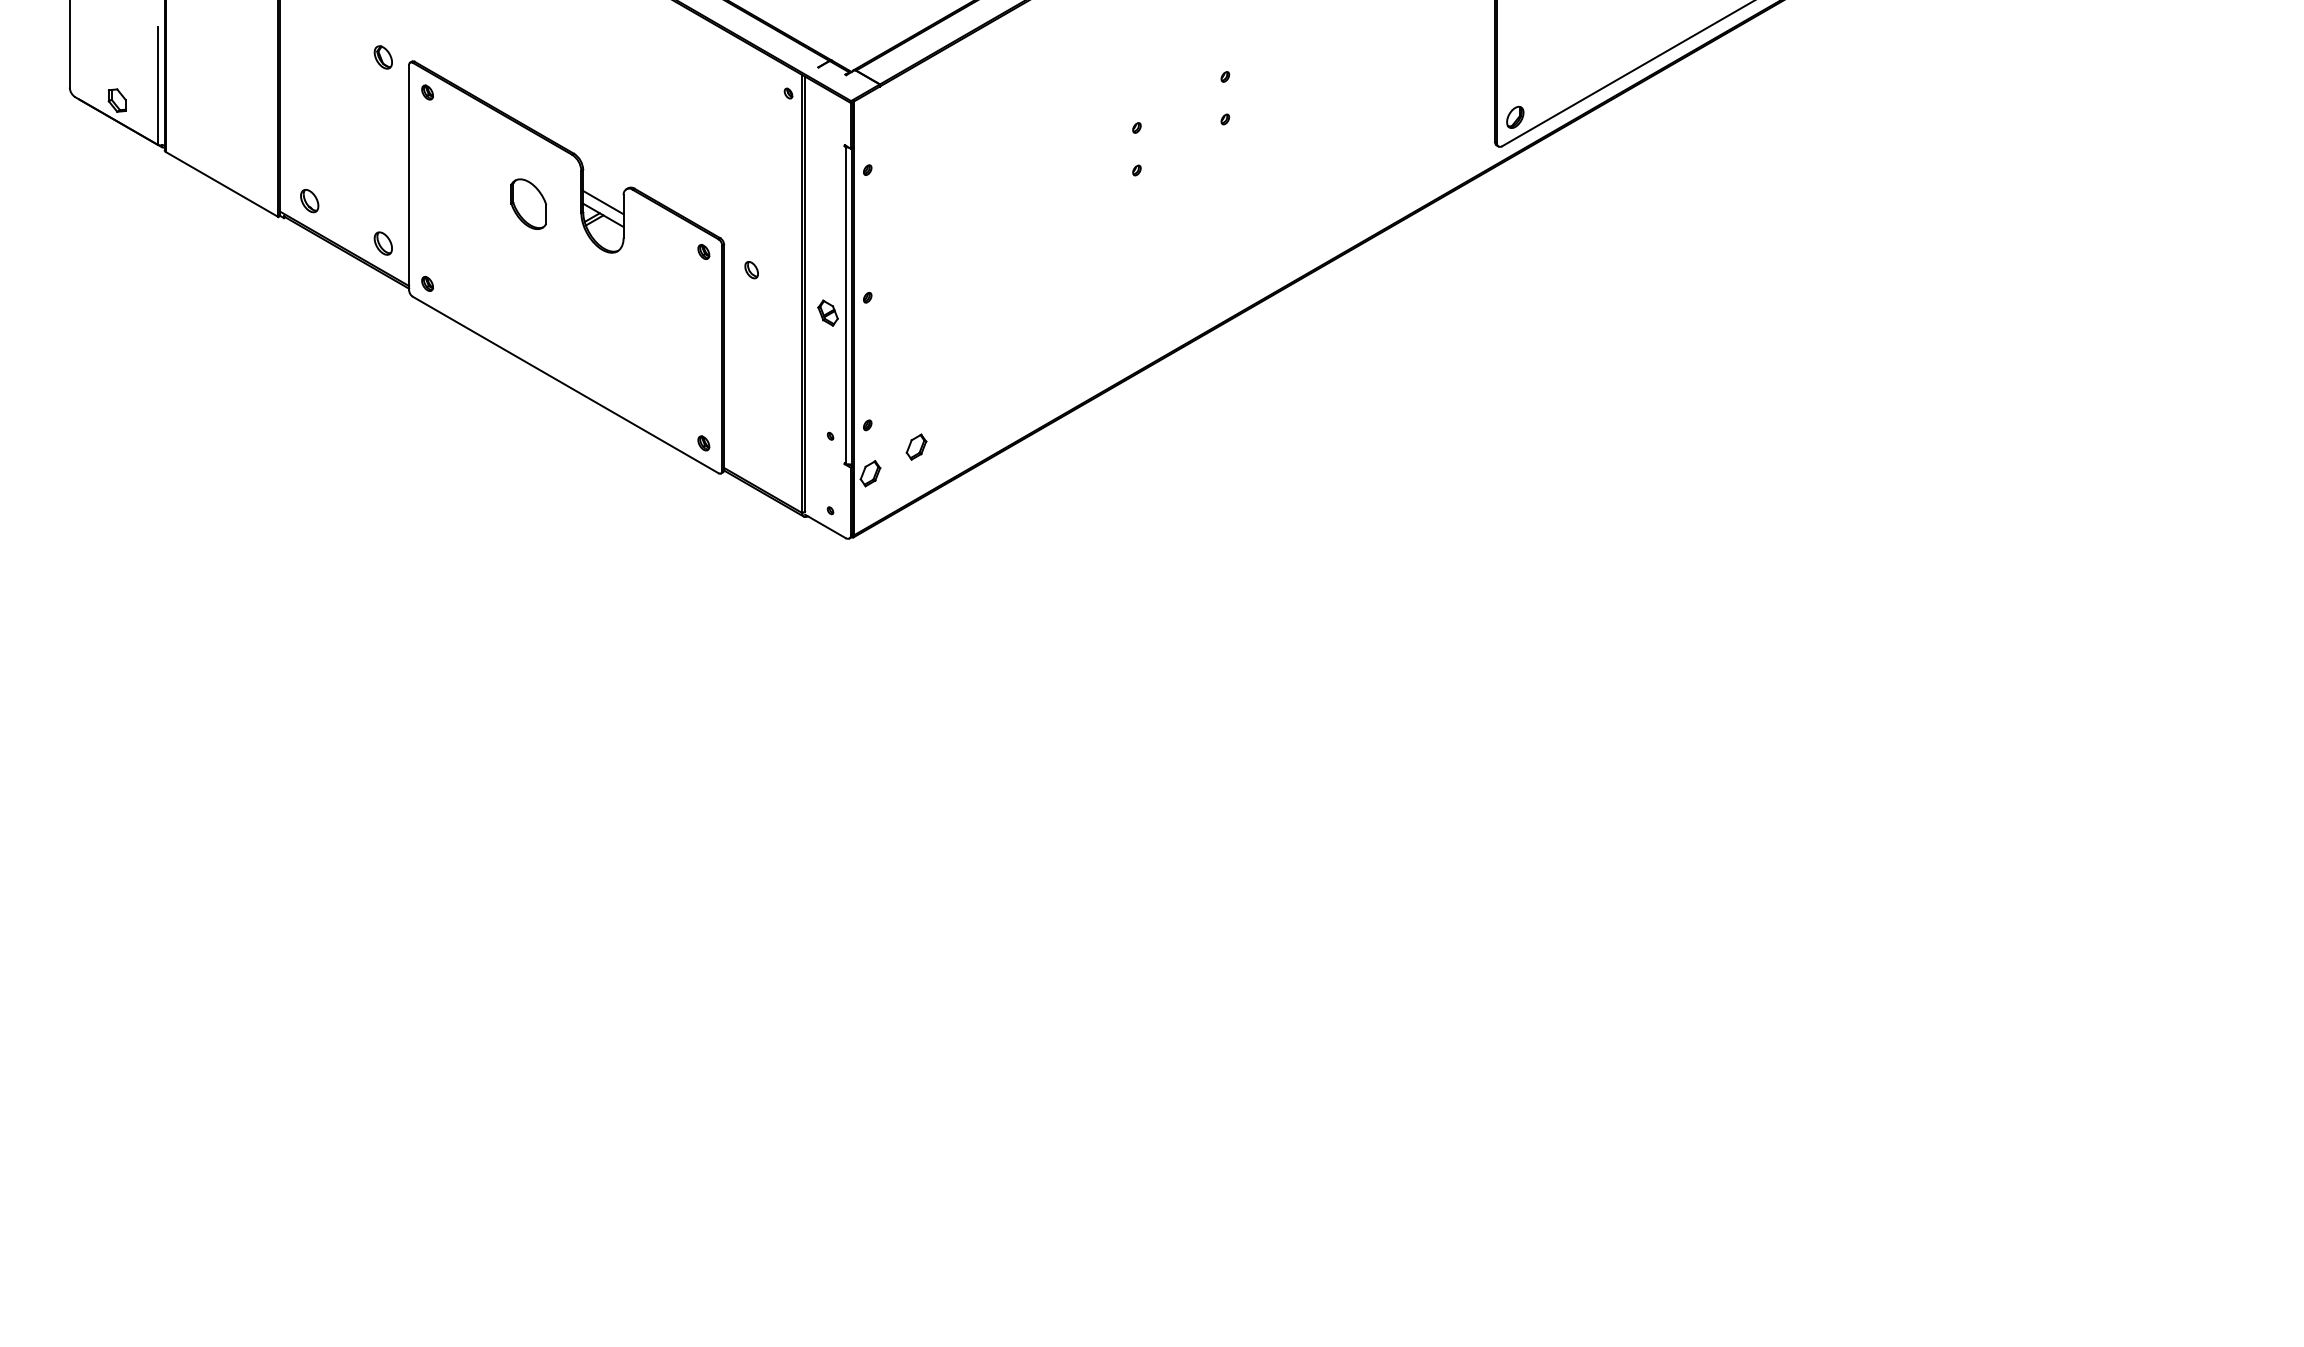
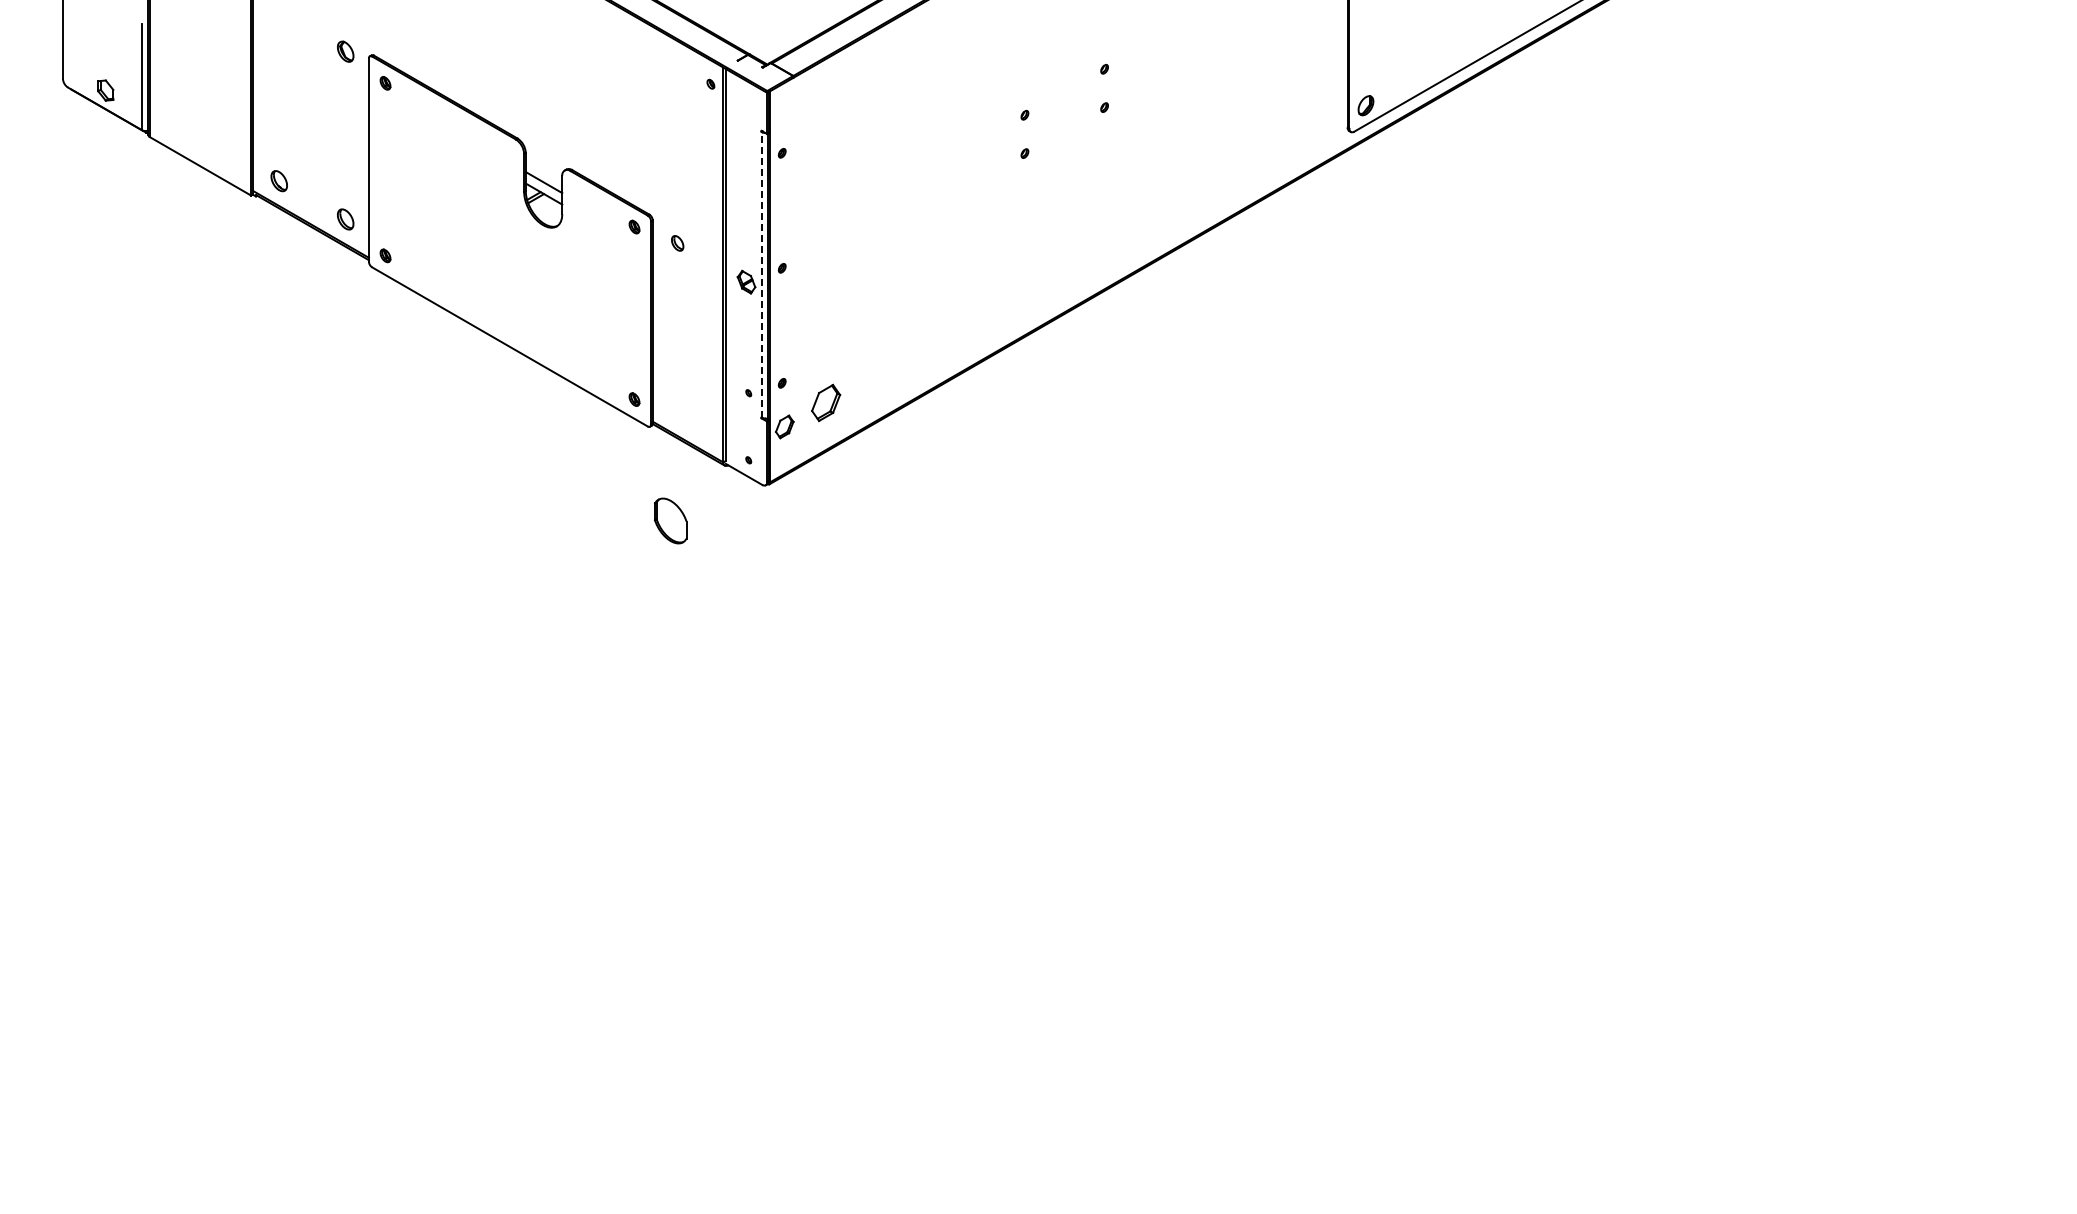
part: (528, 203) -> (670, 520), moved
line: (845, 305) -> (762, 275), solid -> dashed
part: (916, 446) -> (826, 402), size x1.6

